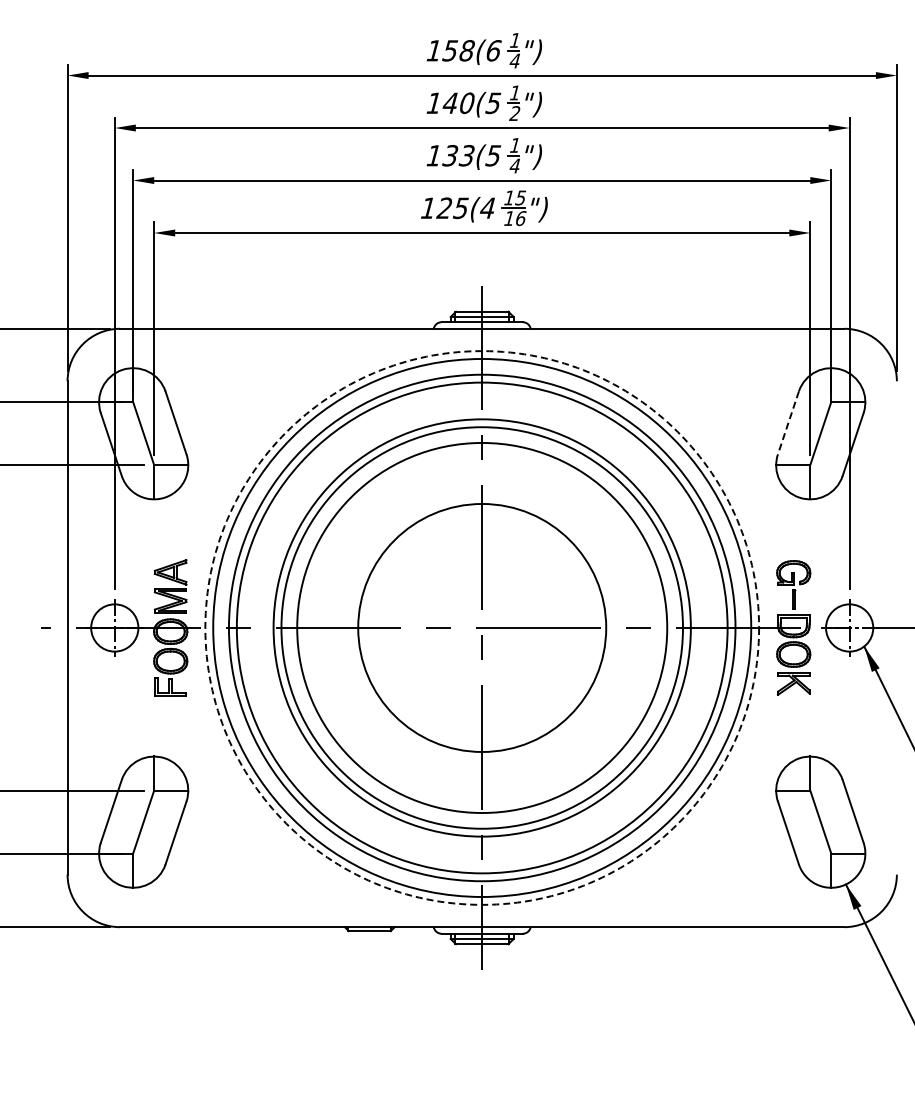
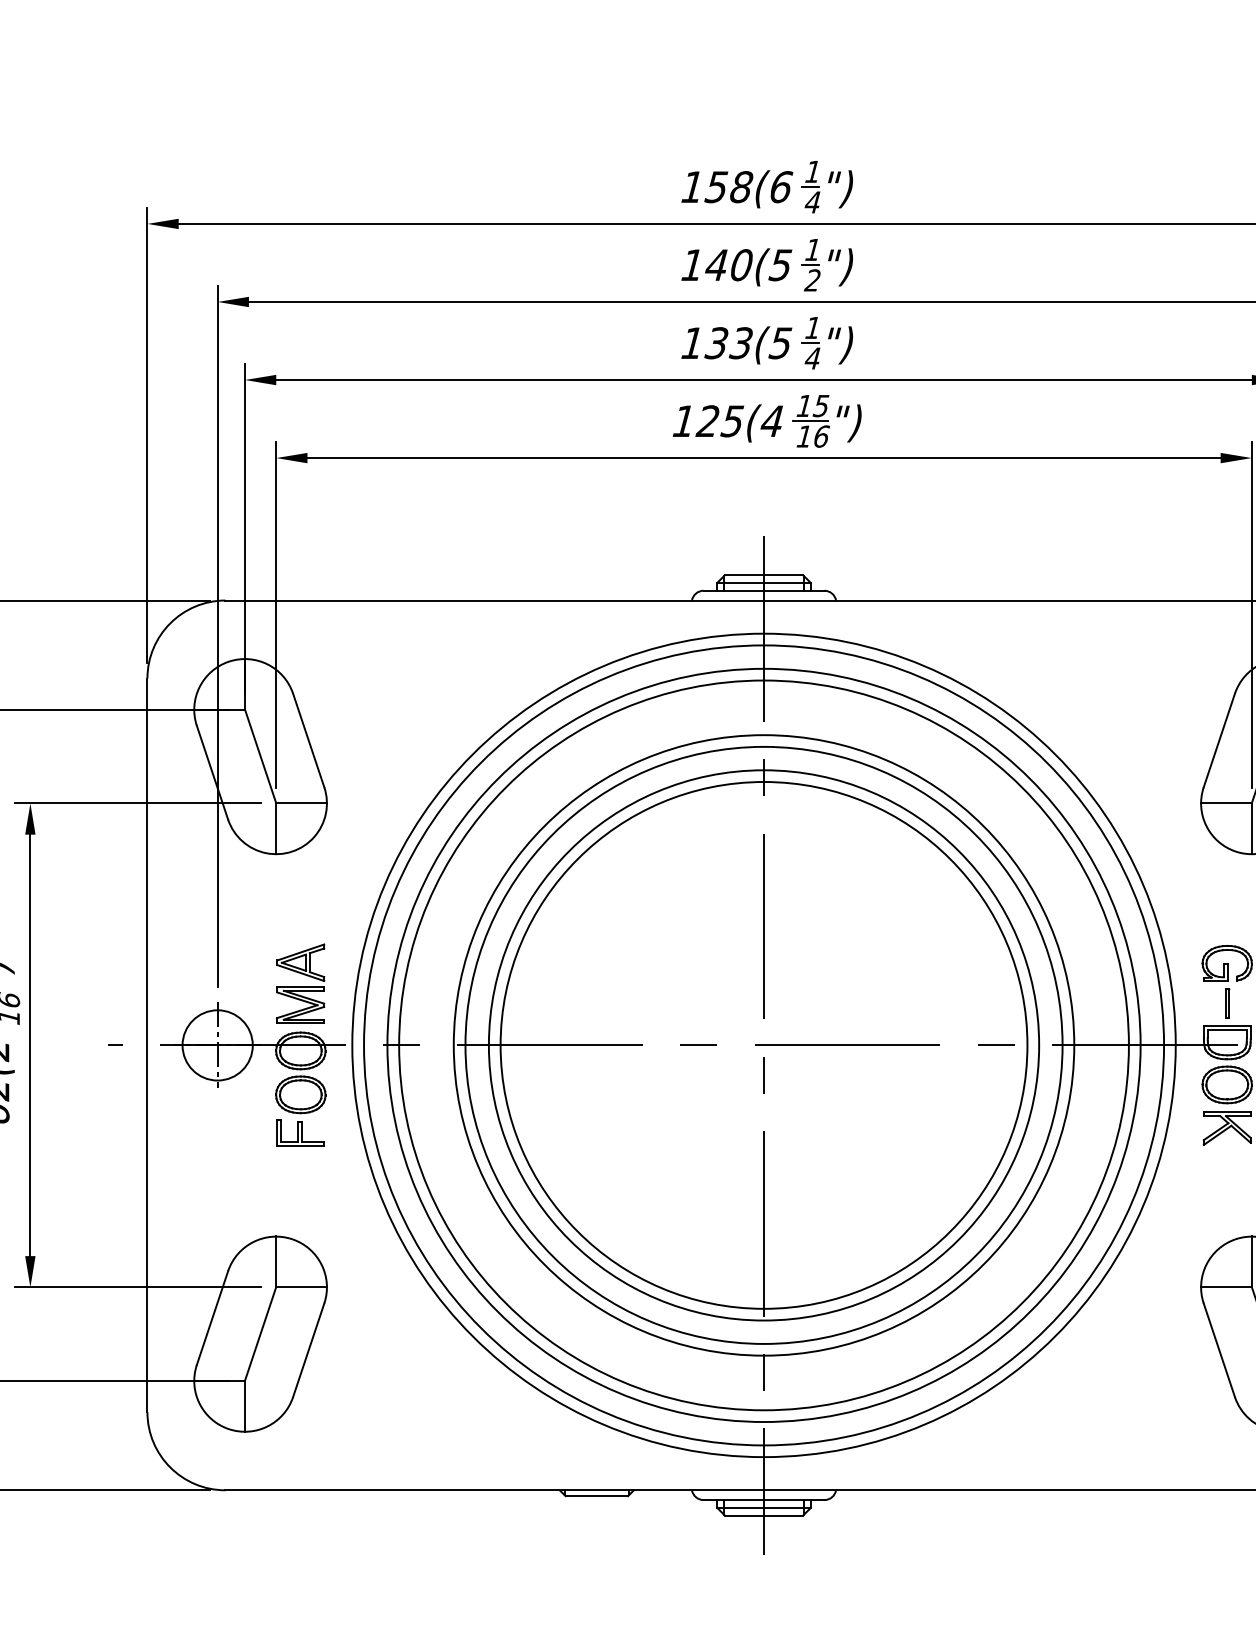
line: (788, 423) -> (1219, 741), dashed -> solid
circle: (482, 627) -> (764, 1044), dashed -> solid
circle: (482, 627) -> (764, 1044), size x1.43

